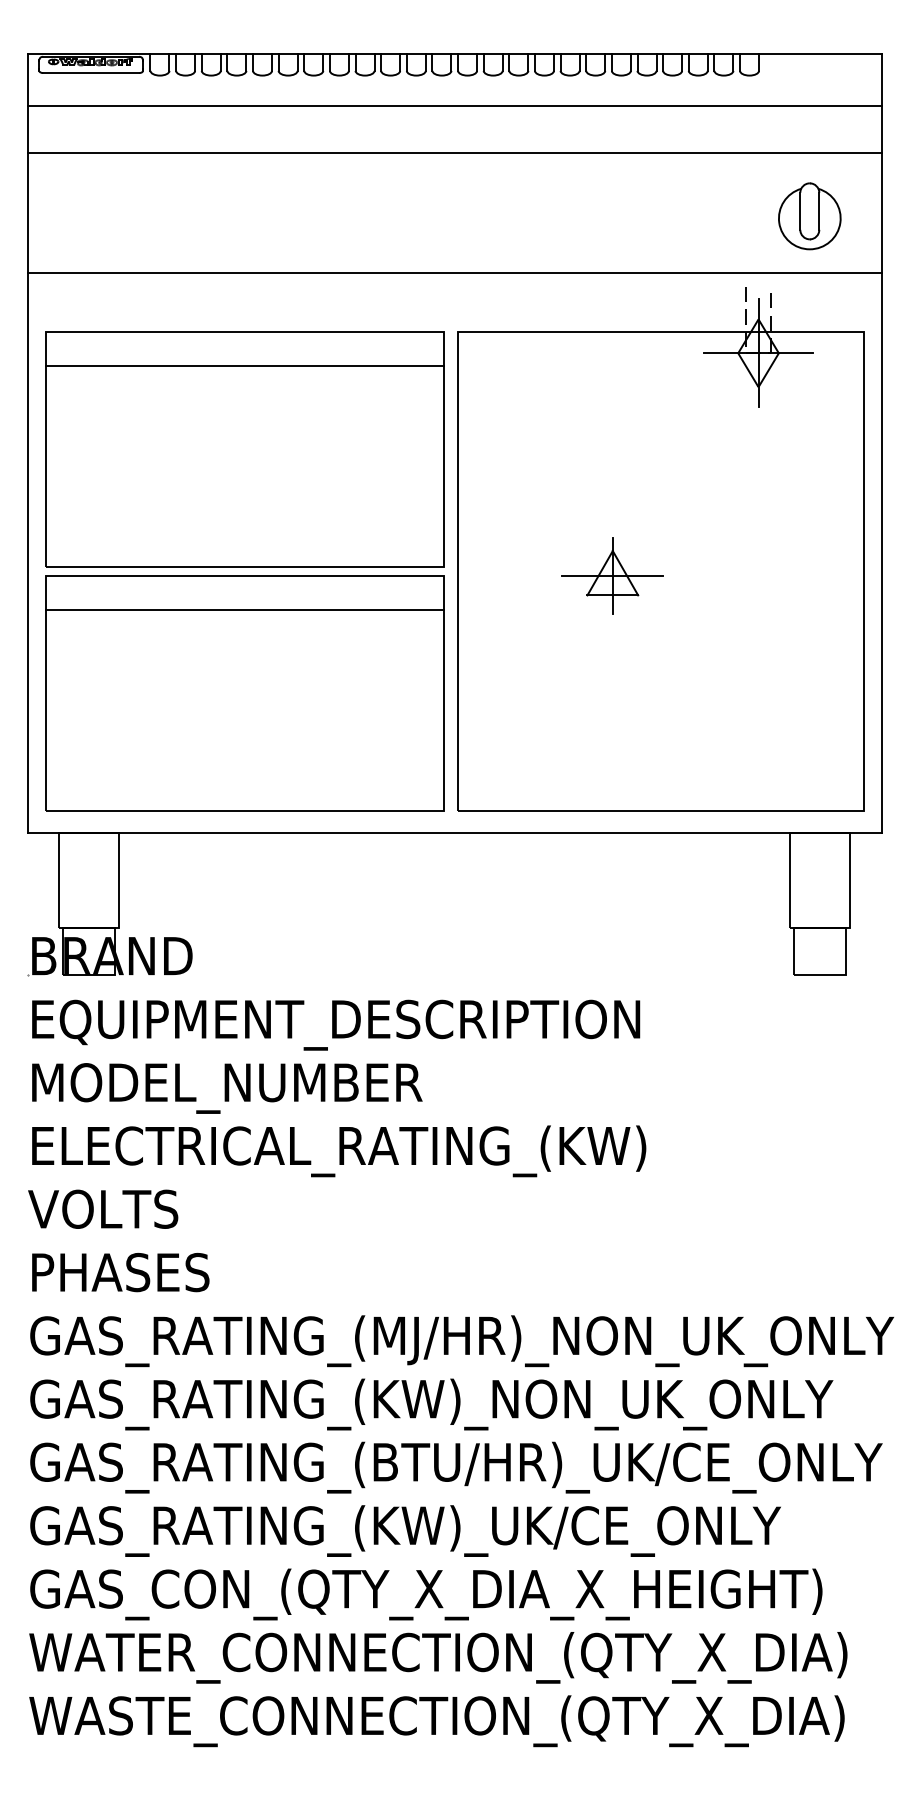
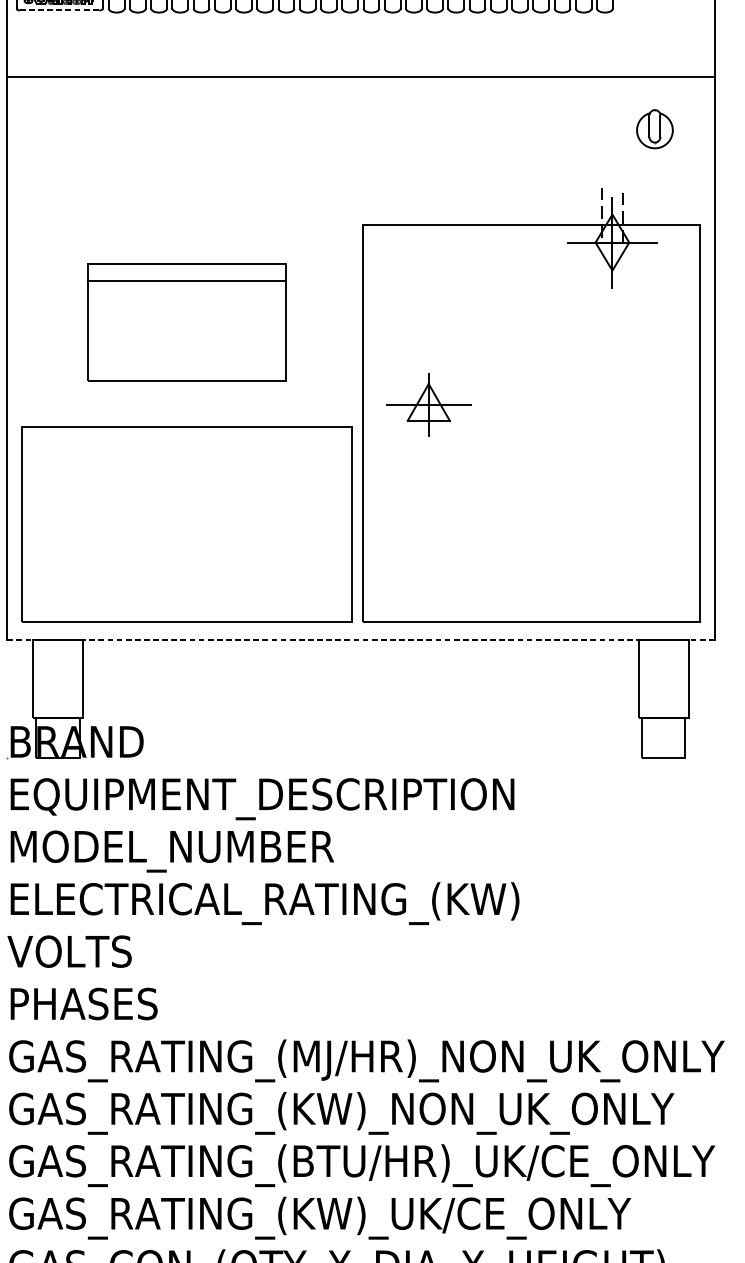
line: (91, 73) -> (59, 10), solid -> dashed
line: (454, 106) -> (360, 38), removed
part: (809, 216) -> (654, 129), size x0.7
line: (454, 272) -> (360, 175), removed
part: (244, 449) -> (186, 322), size x0.6
part: (612, 575) -> (428, 404), moved
line: (244, 609) -> (186, 454), removed
line: (454, 832) -> (360, 639), solid -> dashed

